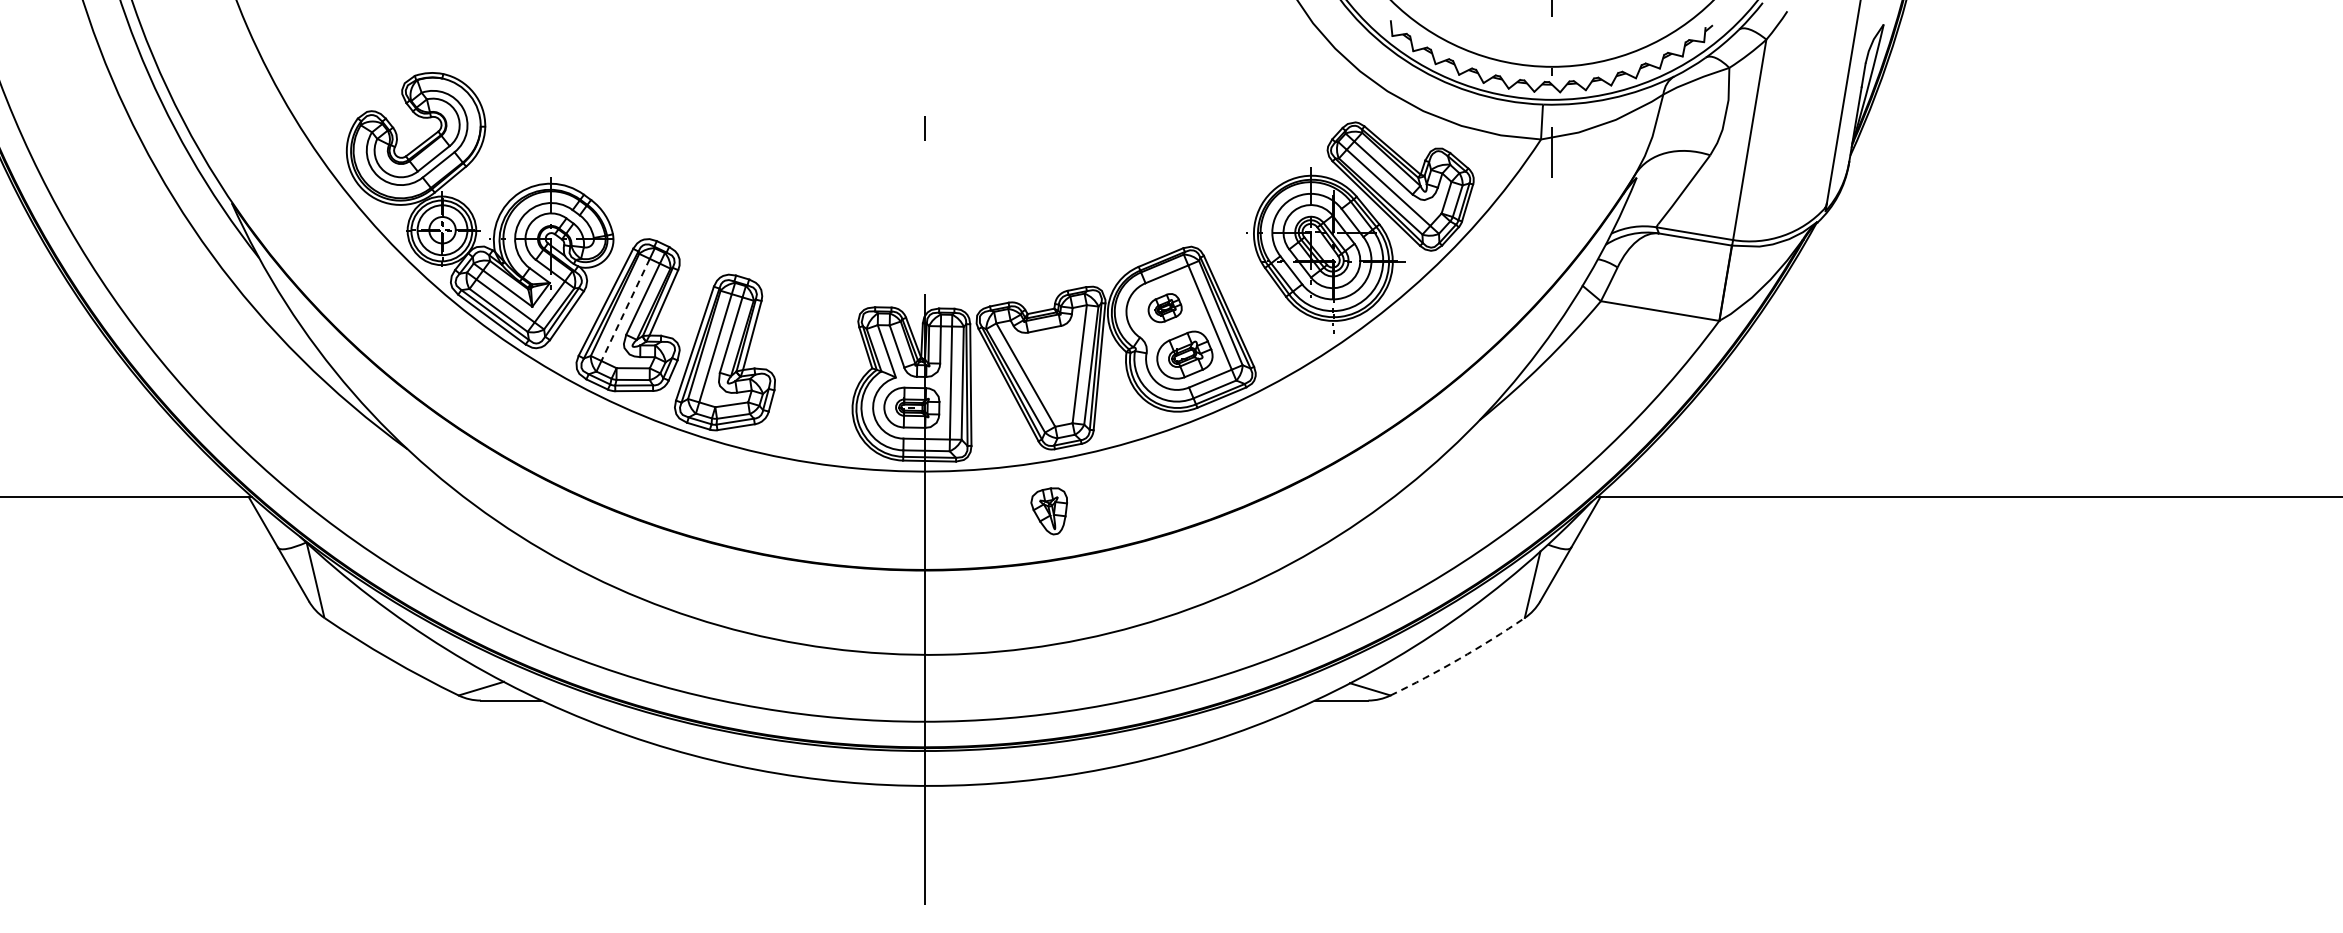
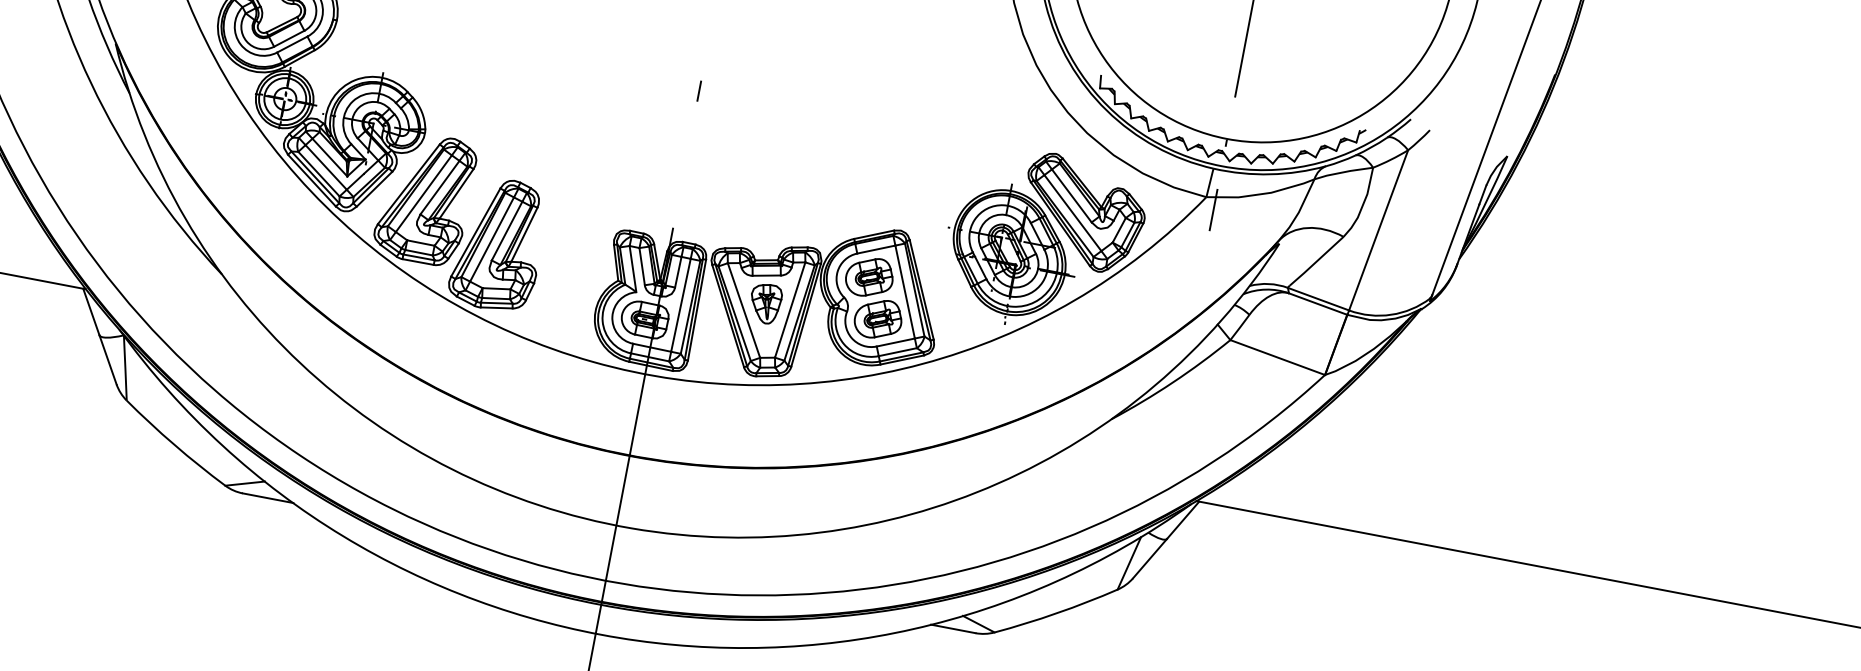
part: (1164, 307) -> (869, 276), size x1.67
line: (625, 309) -> (423, 193), dashed -> solid
part: (1048, 511) -> (764, 303), moved
arc: (1459, 659) -> (1057, 613), dashed -> solid

